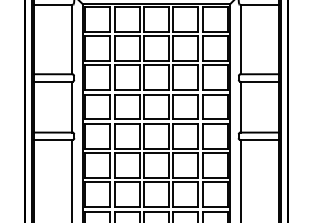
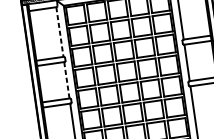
line: (72, 39) -> (60, 32), solid -> dashed
line: (72, 107) -> (67, 80), solid -> dashed

